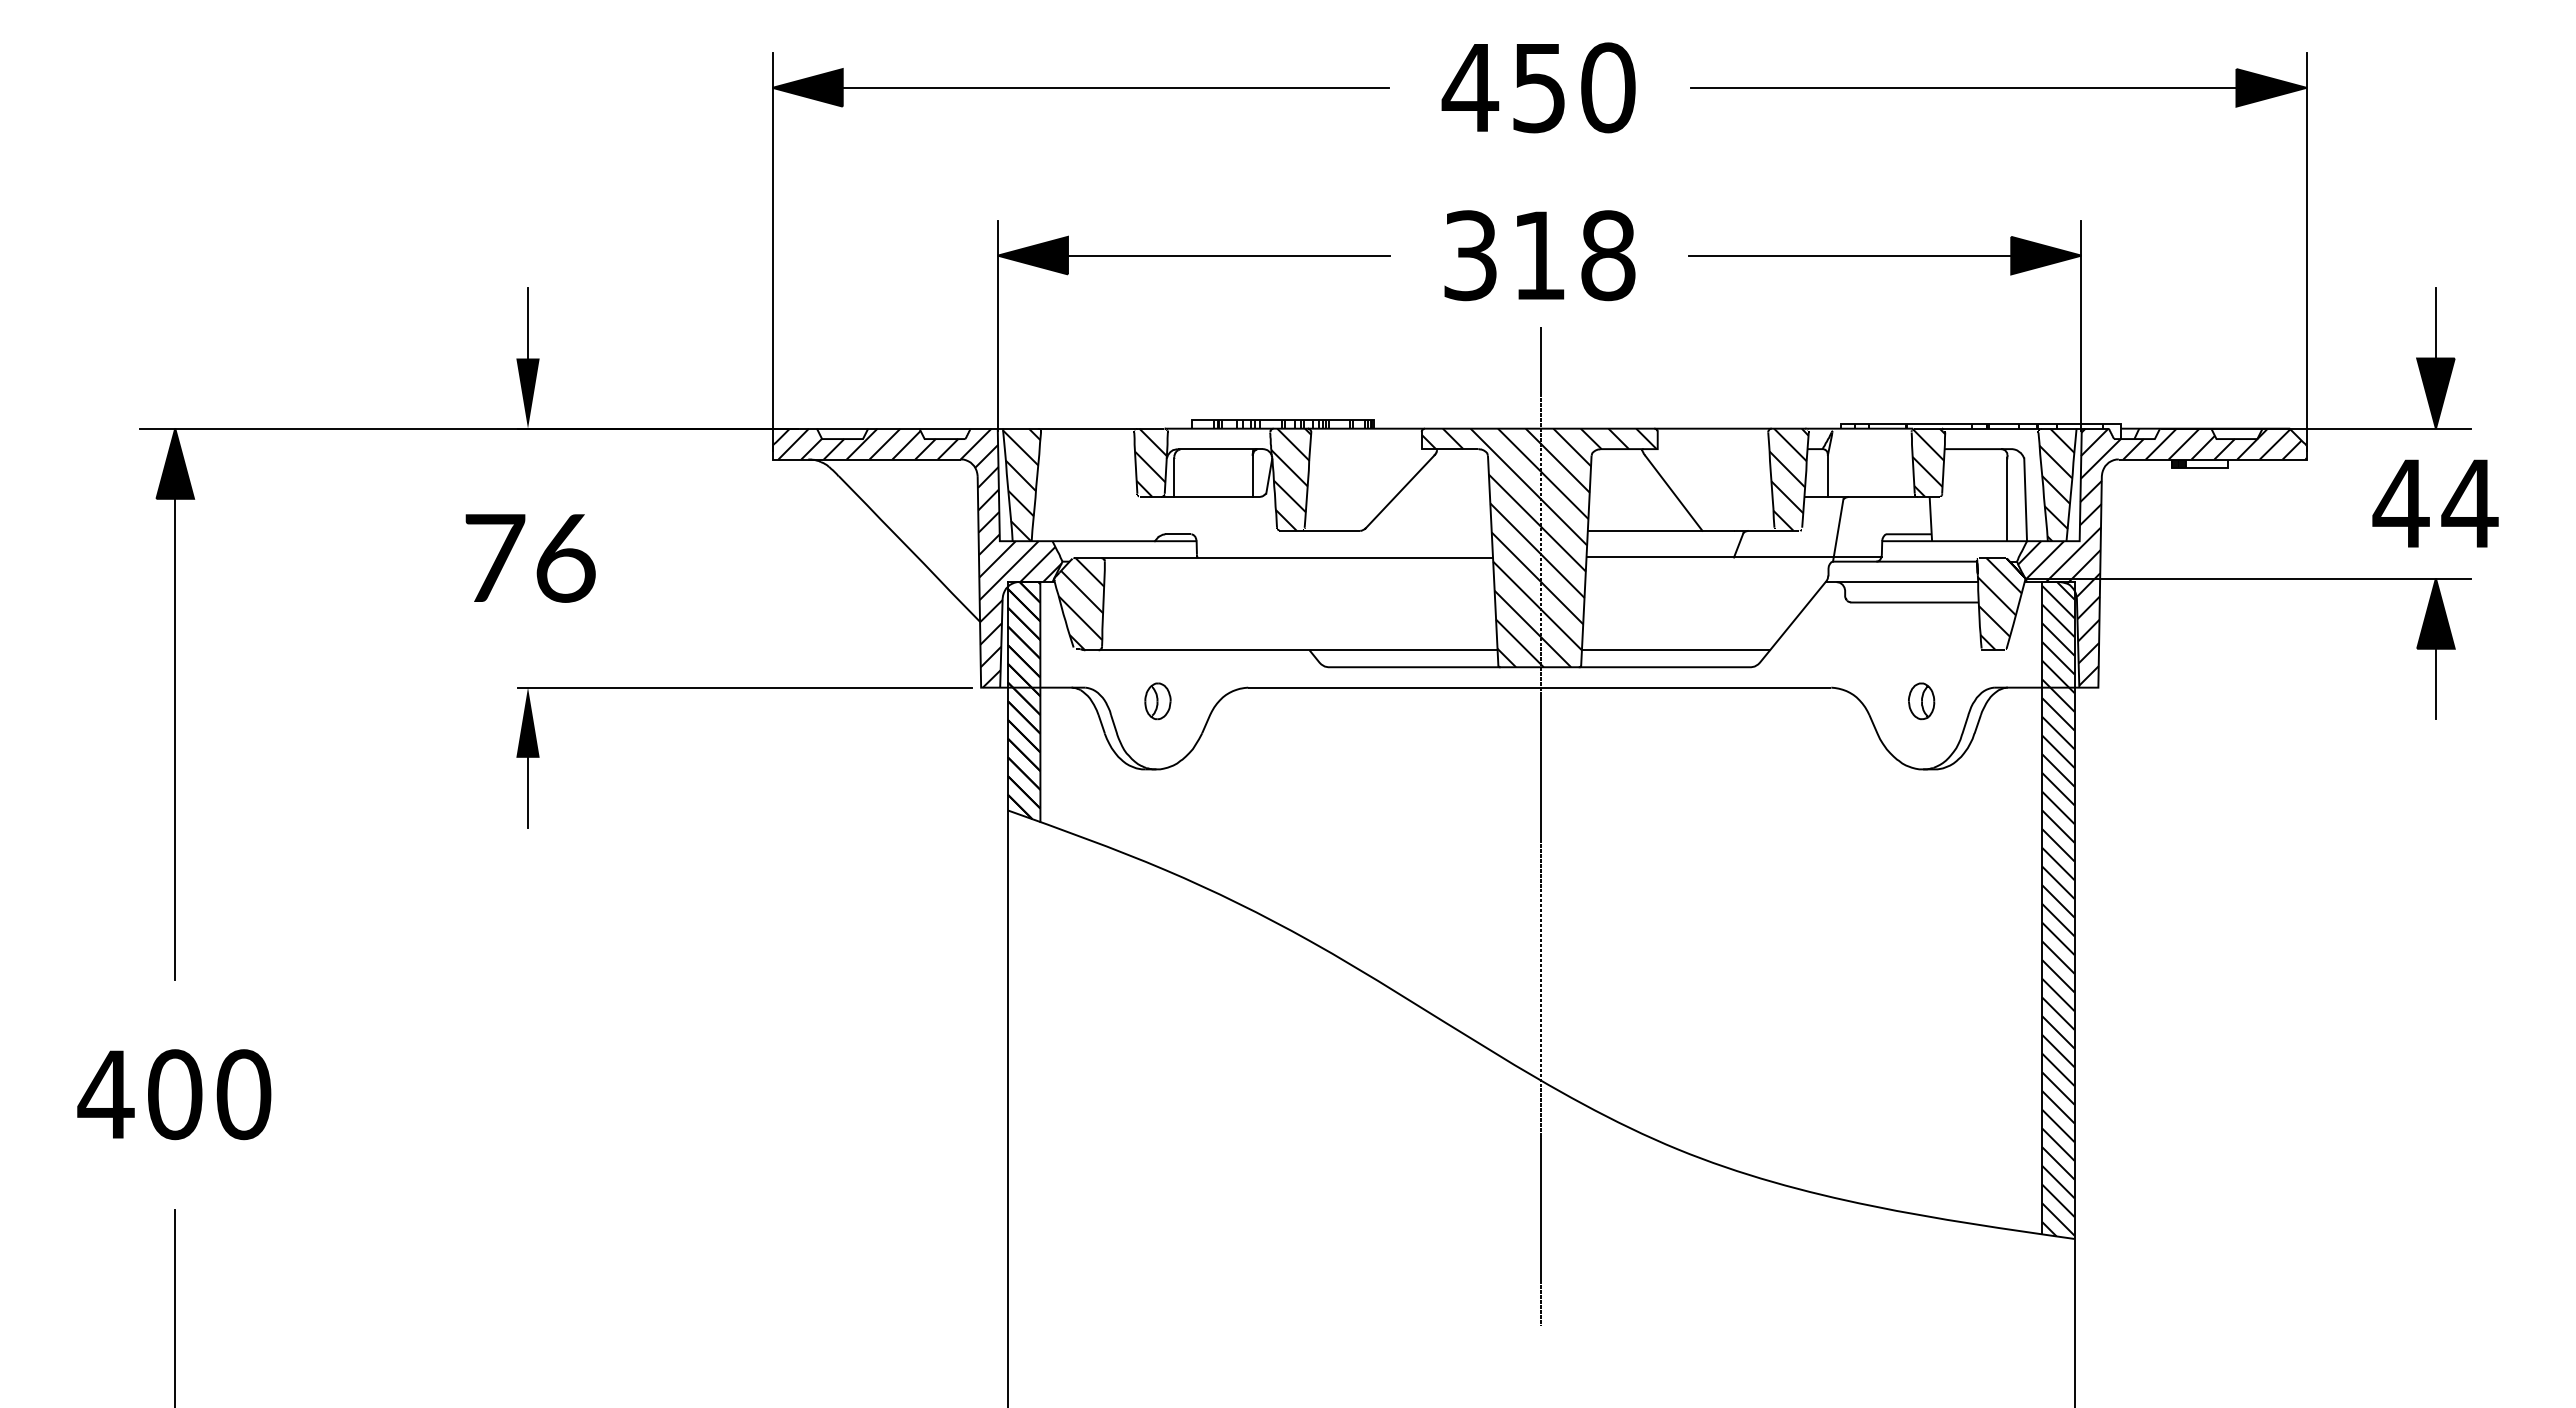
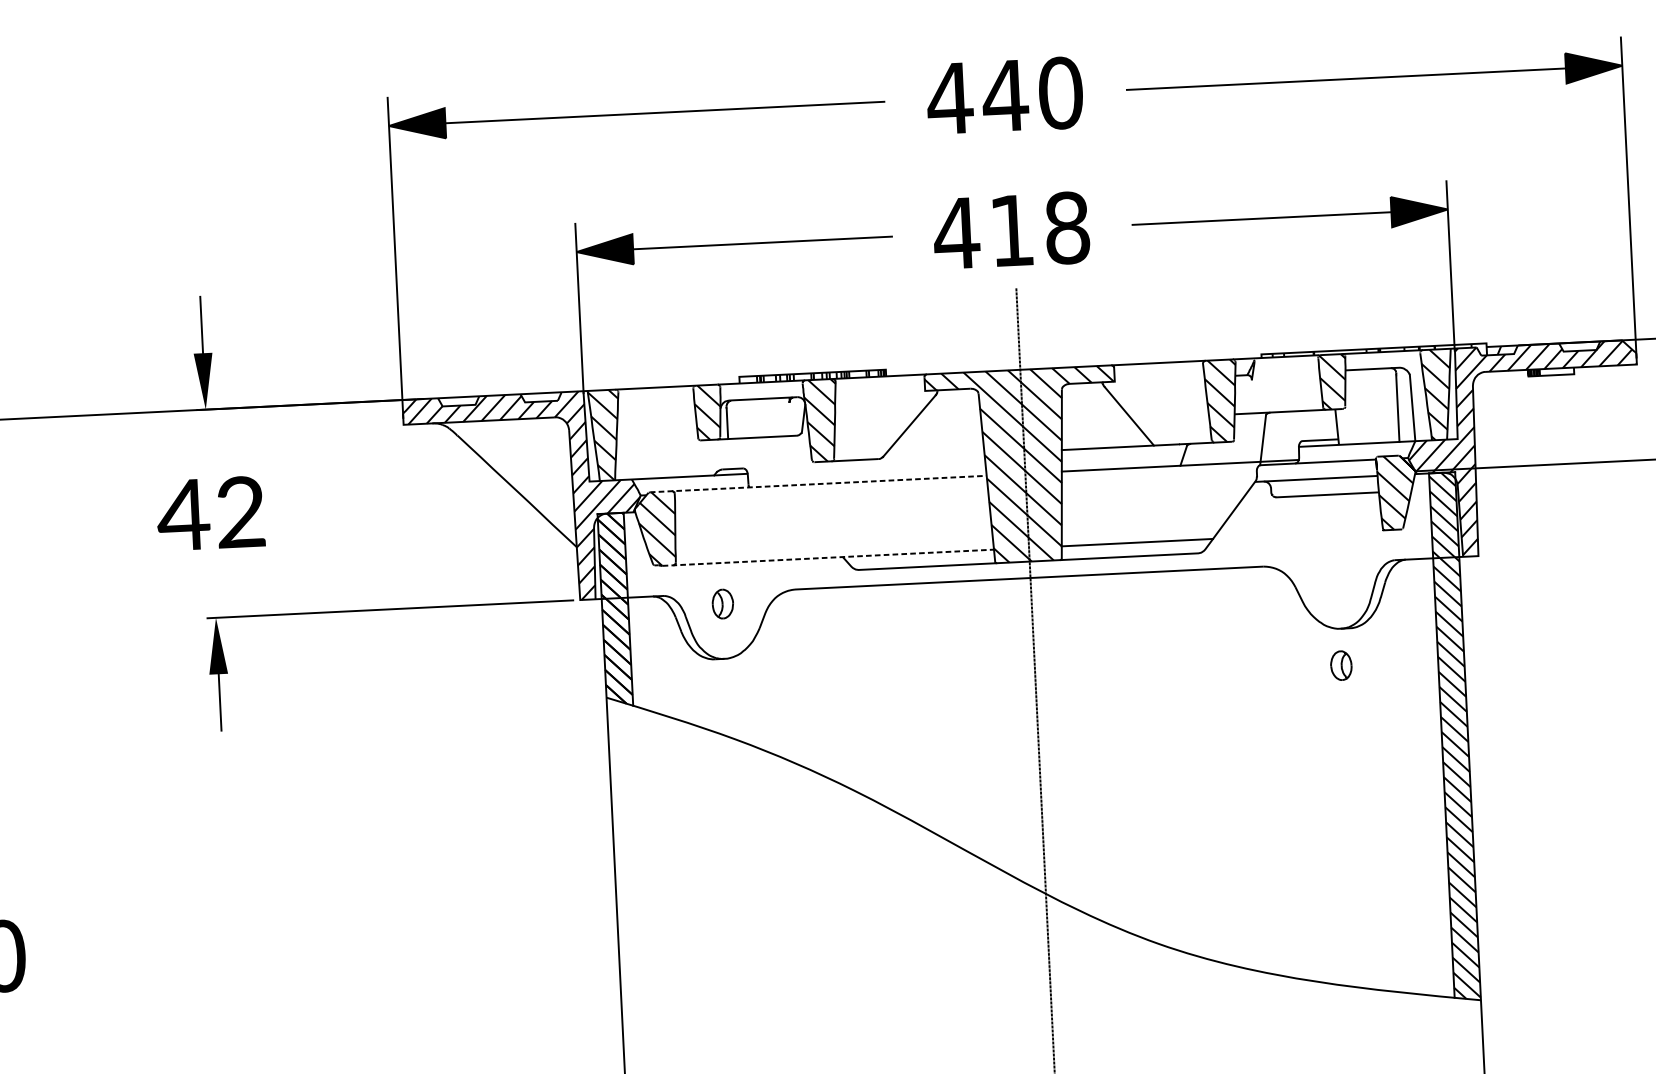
text: (1538, 88) -> (1004, 96), 450 -> 440
text: (1470, 255) -> (956, 233), 318 -> 418
line: (1252, 475) -> (790, 418), removed
line: (1827, 475) -> (1252, 396), removed
text: (527, 557) -> (210, 513), 76 -> 42
line: (1282, 558) -> (817, 484), solid -> dashed
line: (1292, 650) -> (829, 557), solid -> dashed
part: (1921, 701) -> (1341, 665), moved

